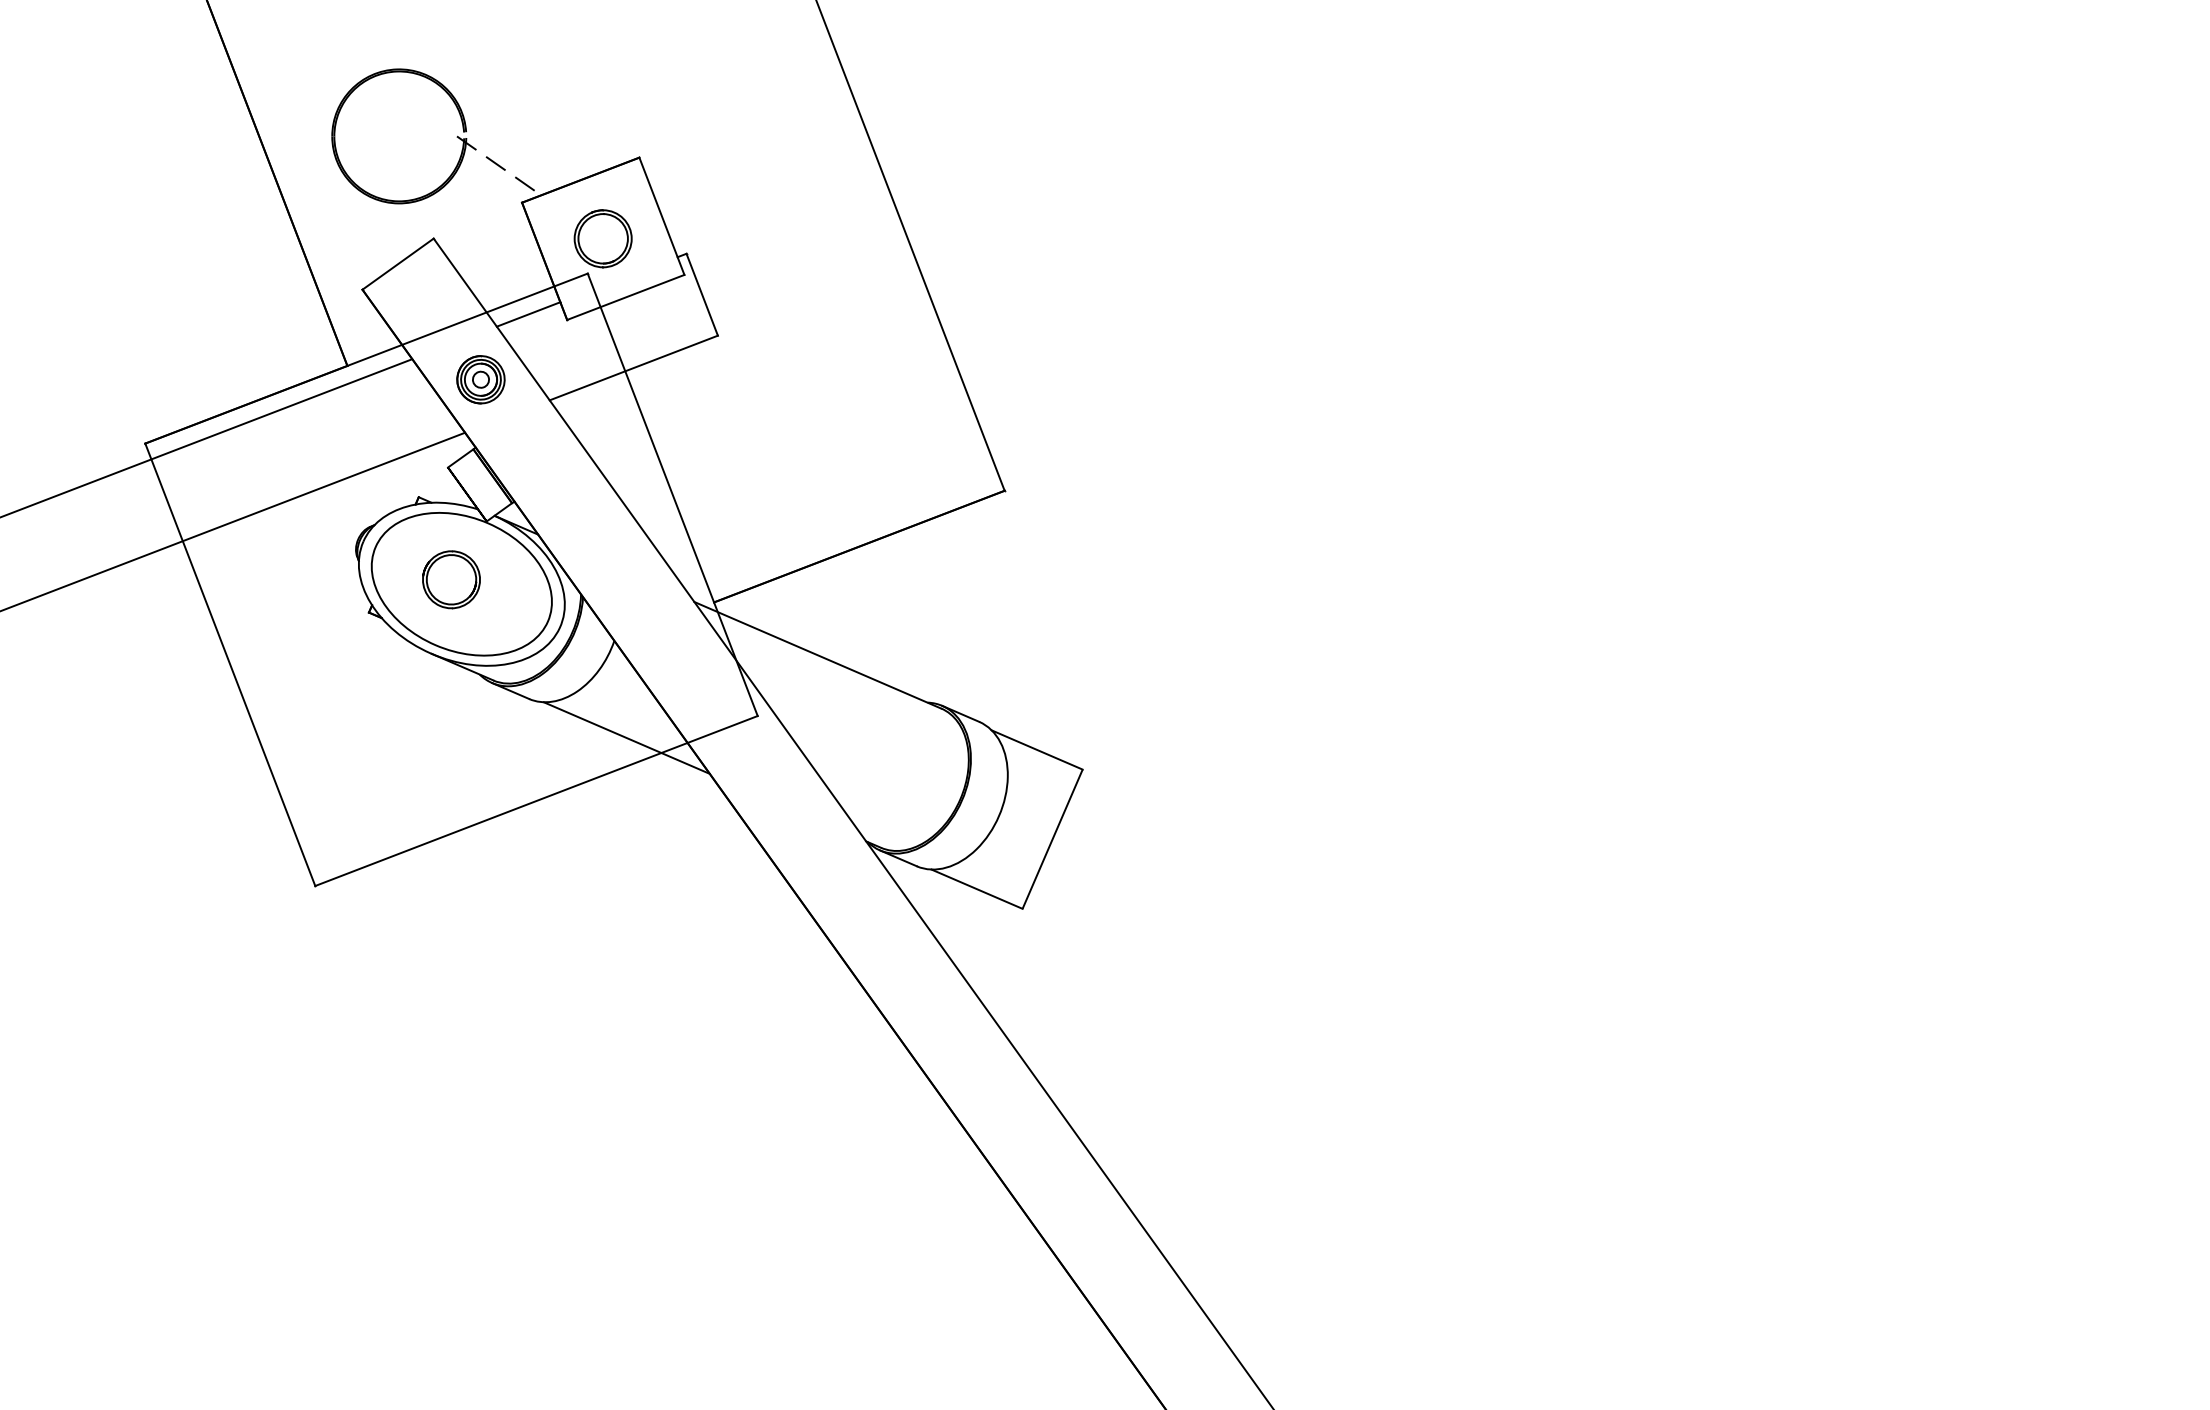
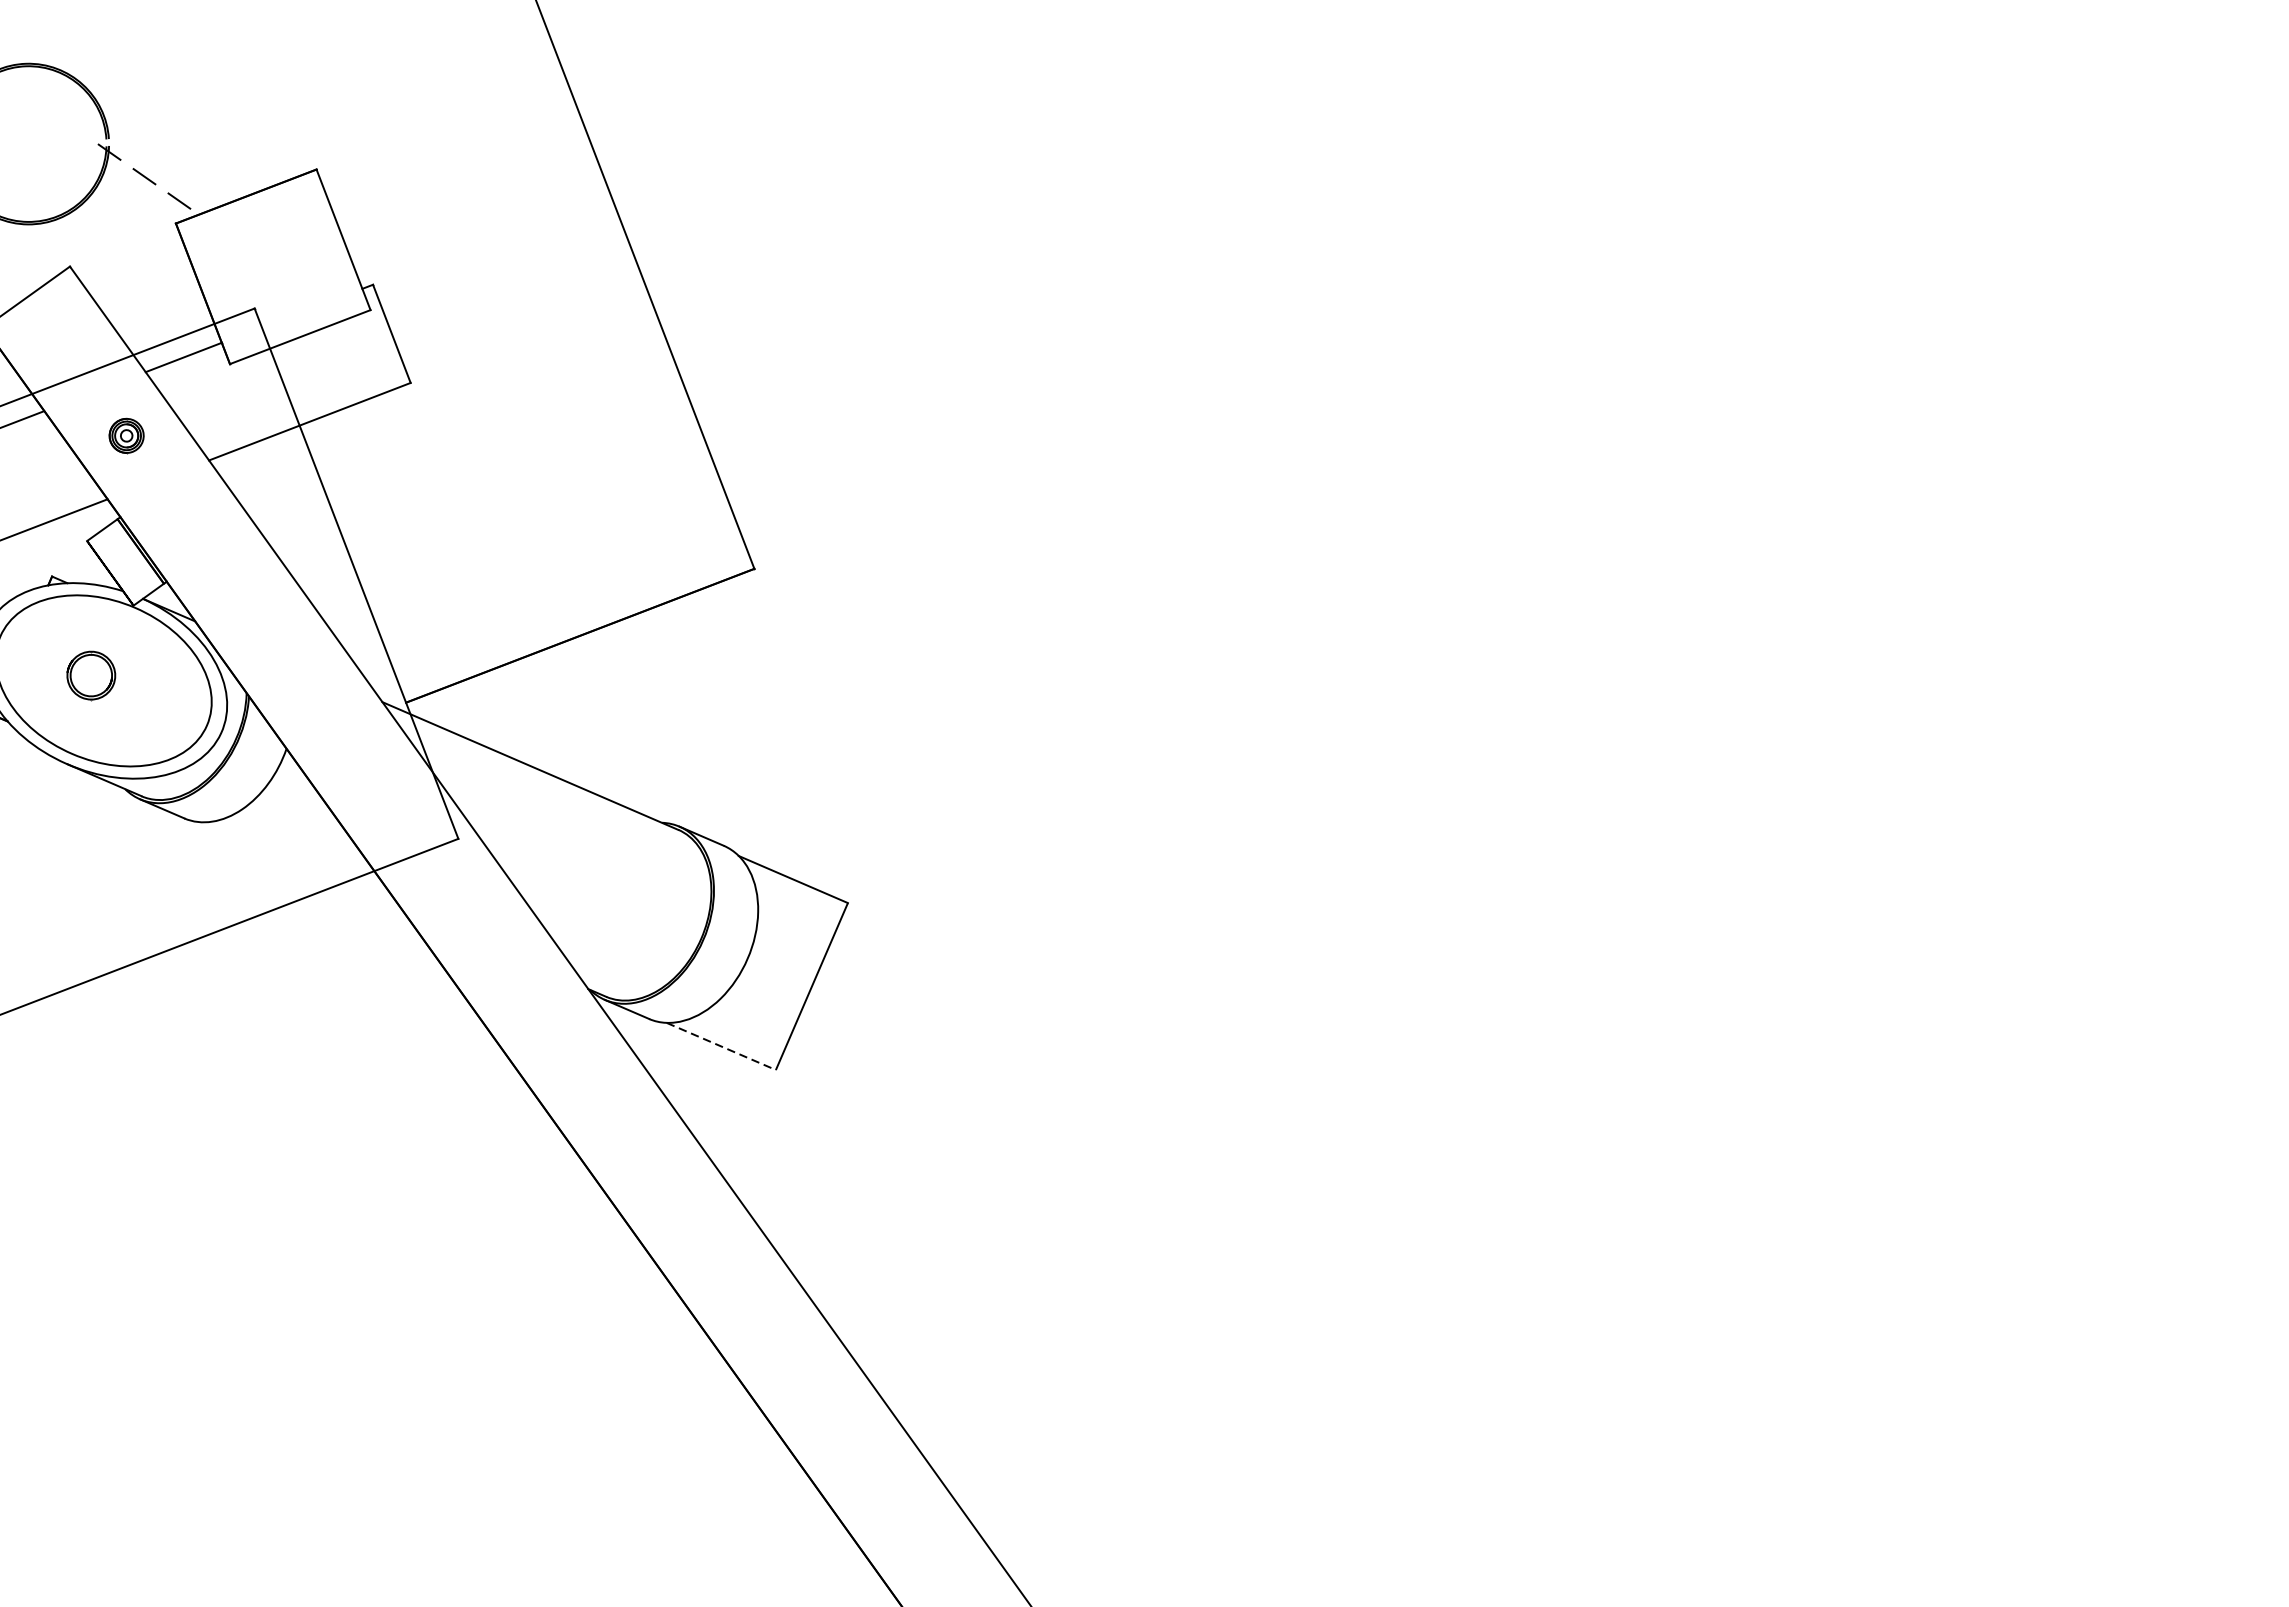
part: (602, 238) -> (272, 266), removed
part: (480, 379) -> (126, 435), size x0.6
part: (451, 579) -> (91, 675), size x0.7
line: (626, 737) -> (301, 864), removed
line: (977, 889) -> (721, 1046), solid -> dashed

